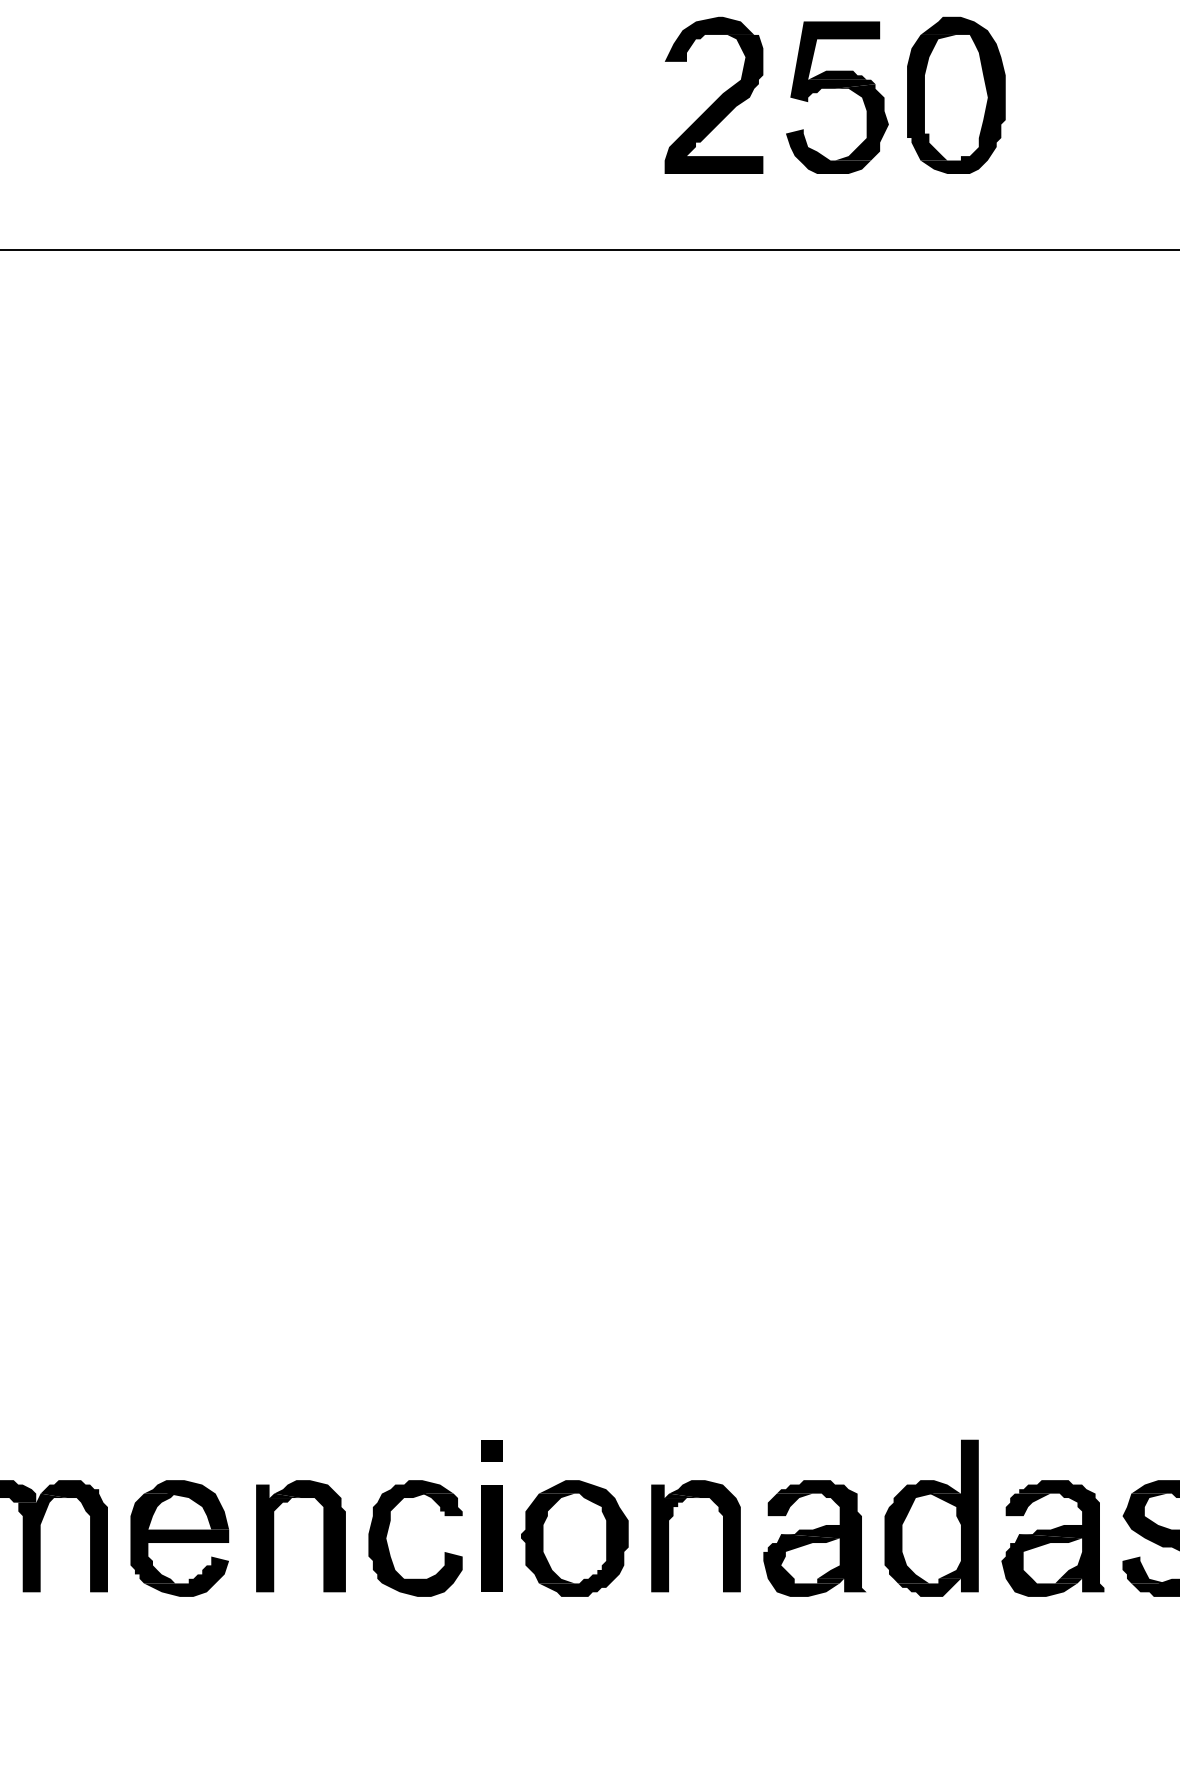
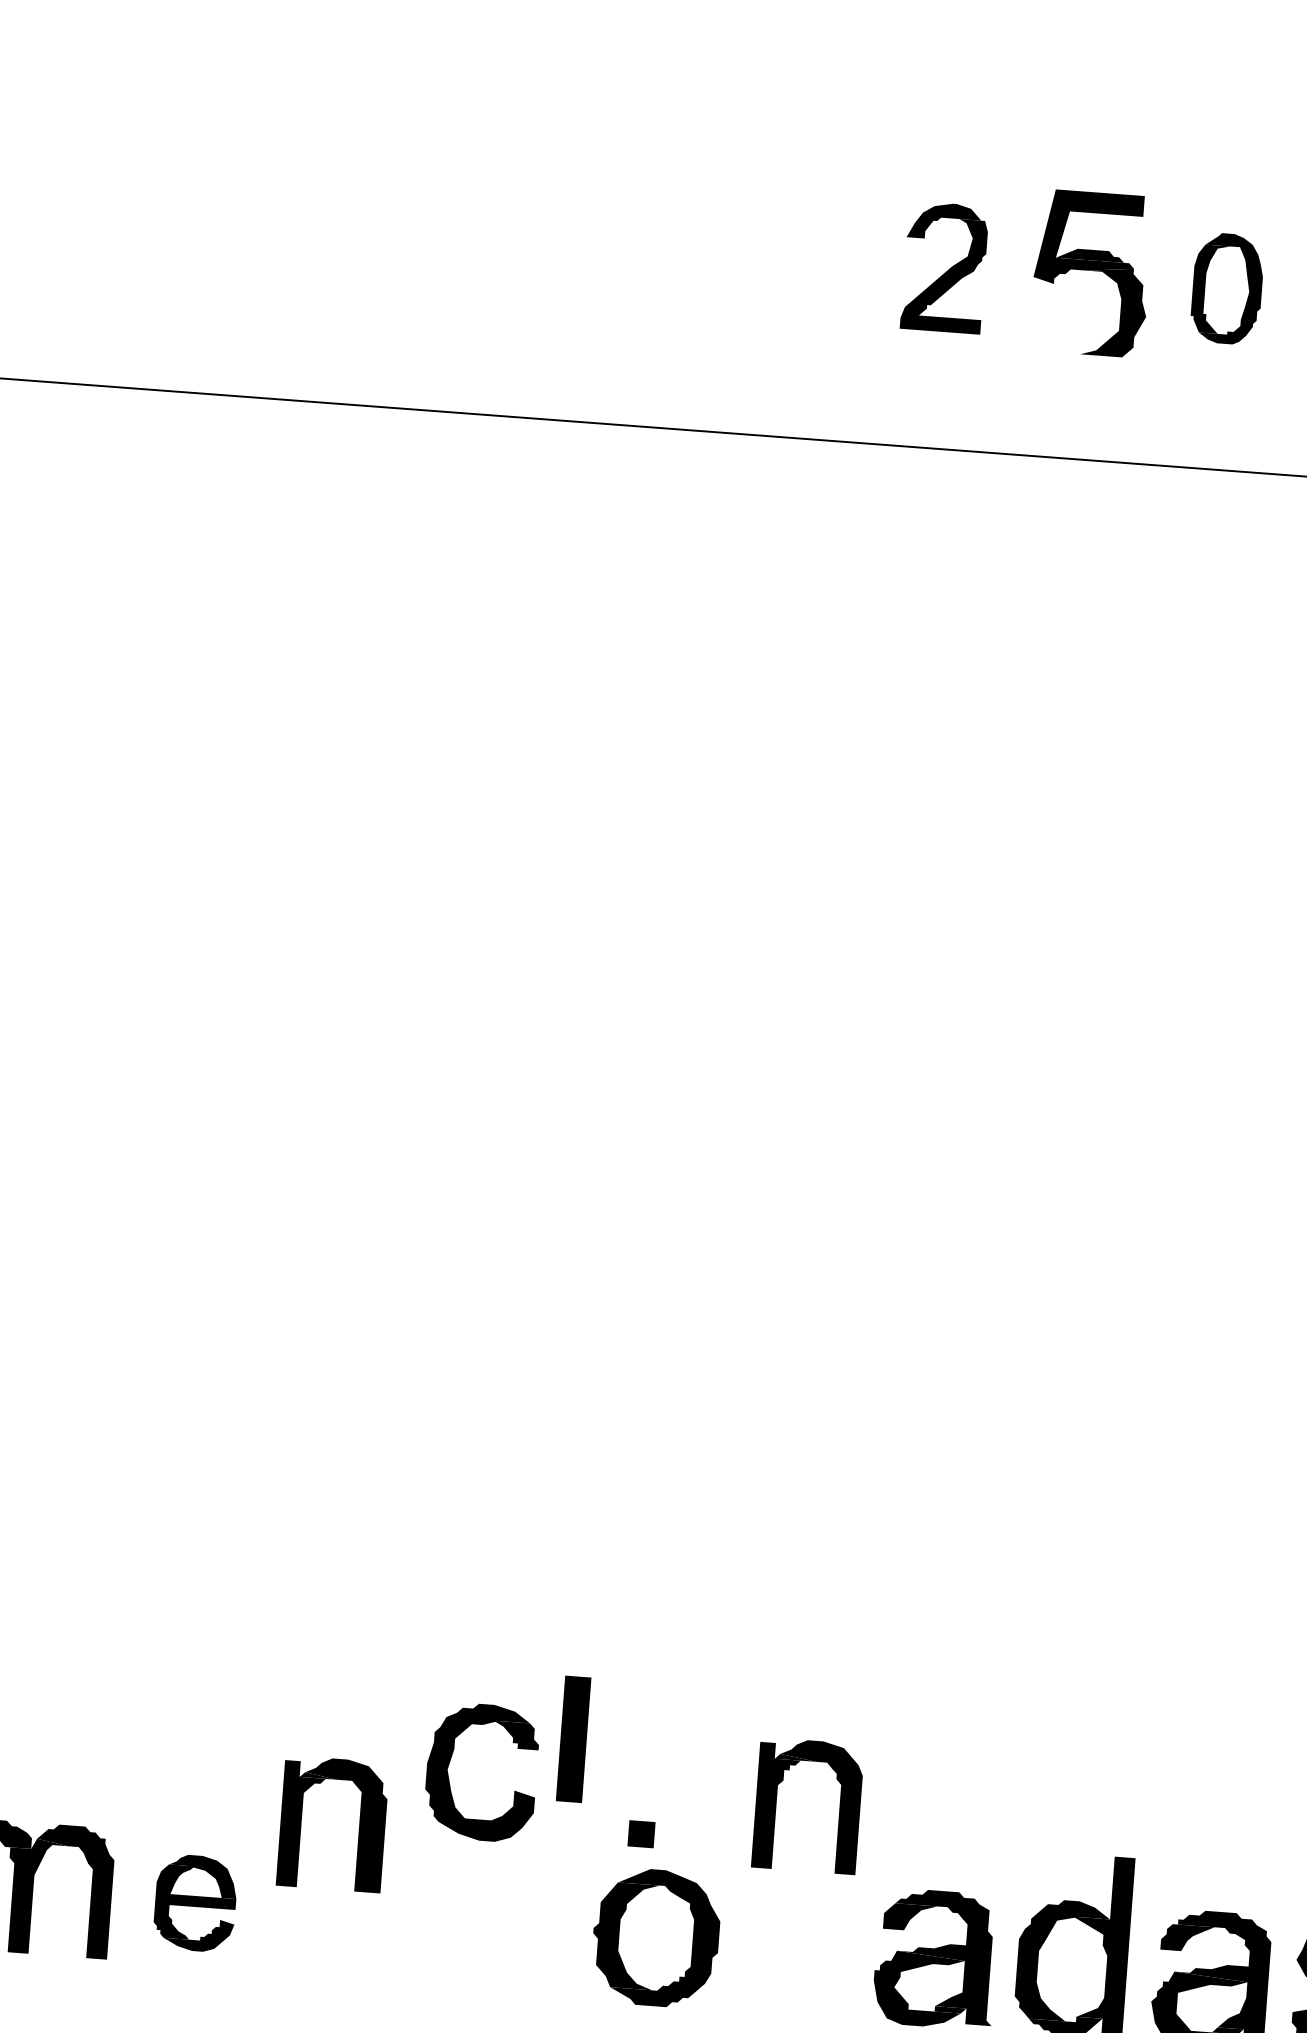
part: (713, 94) -> (944, 266), size x0.7
part: (956, 94) -> (1227, 287), size x0.6
fill: (828, 151) -> (1073, 343), removed
part: (491, 1450) -> (641, 1833), moved
part: (388, 1530) -> (450, 1760), moved
part: (323, 1536) -> (359, 1826), moved
part: (668, 1536) -> (775, 1803), moved
part: (179, 1538) -> (195, 1903), size x0.7
part: (491, 1538) -> (573, 1739), moved

